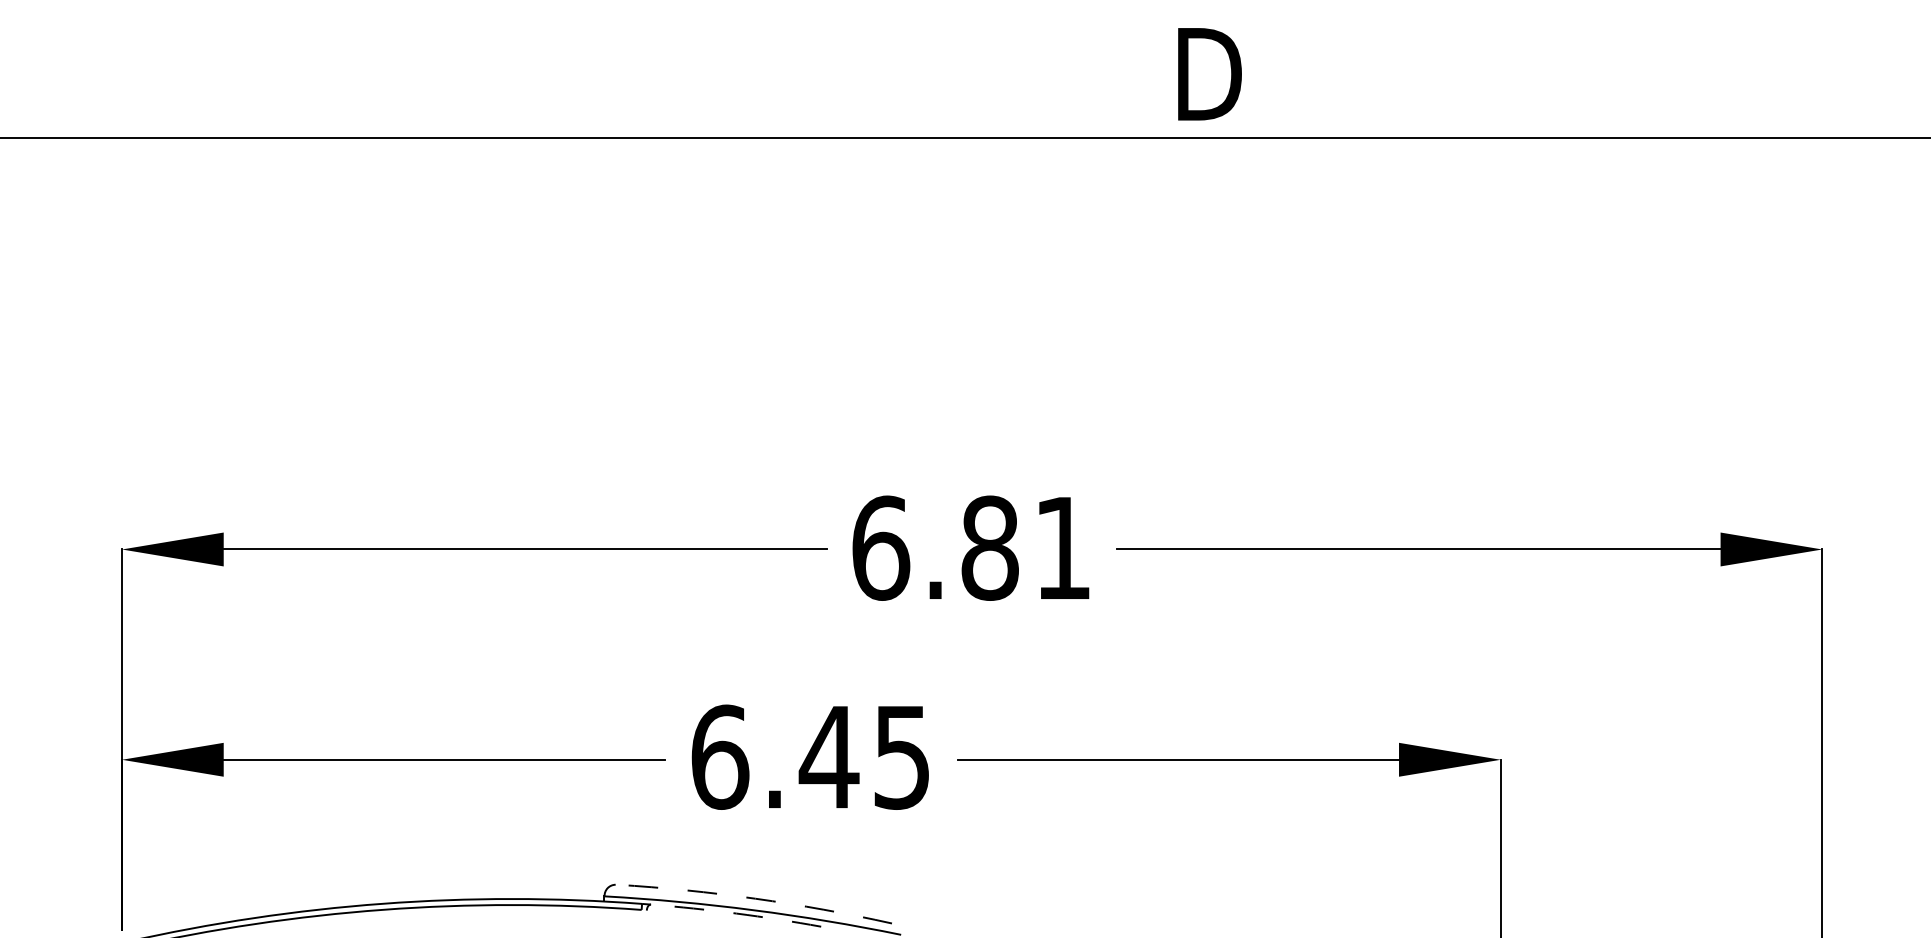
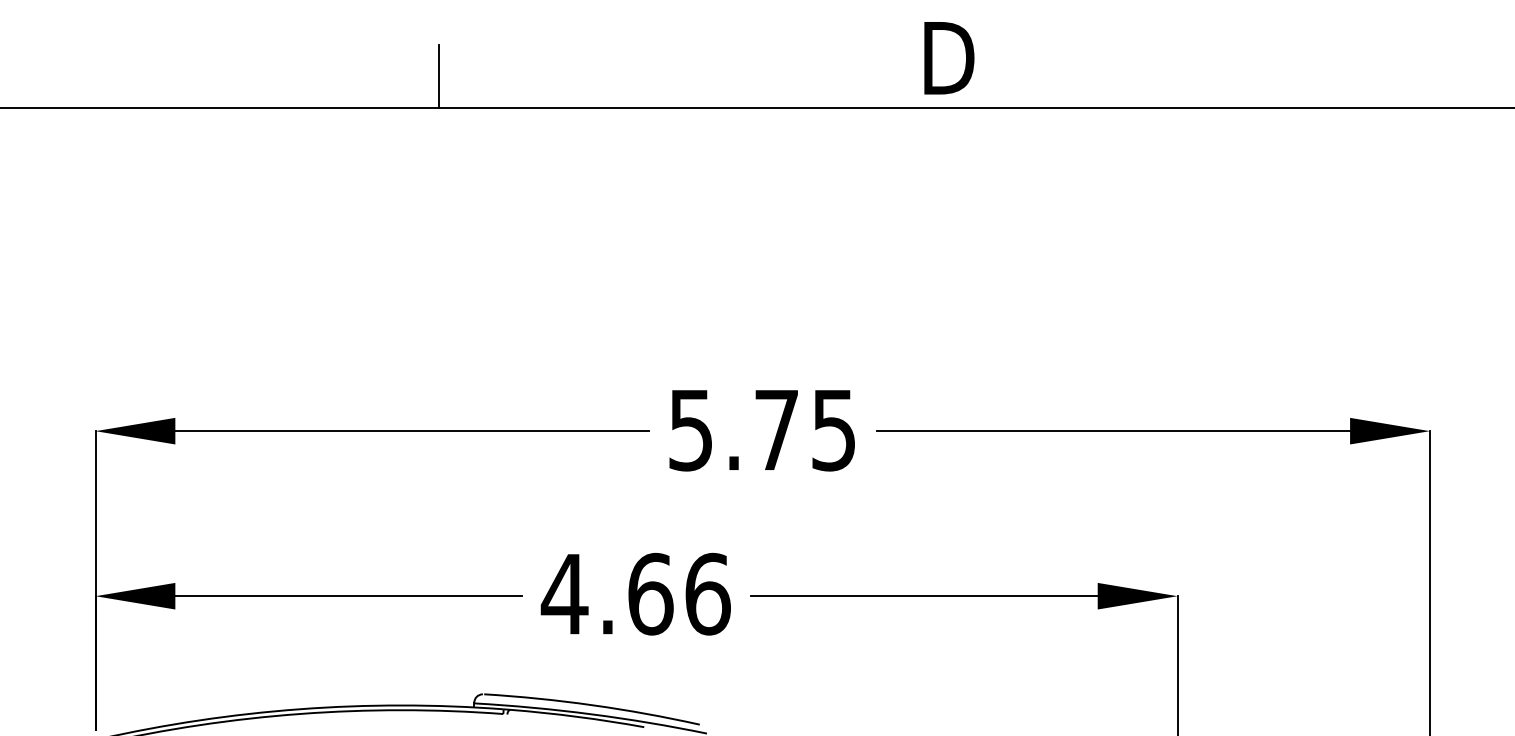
line: (559, 97) -> (438, 76), added
text: (970, 547) -> (761, 429), 6.81 -> 5.75
text: (810, 756) -> (635, 593), 6.45 -> 4.66
arc: (755, 898) -> (592, 705), dashed -> solid
arc: (736, 913) -> (577, 716), dashed -> solid

